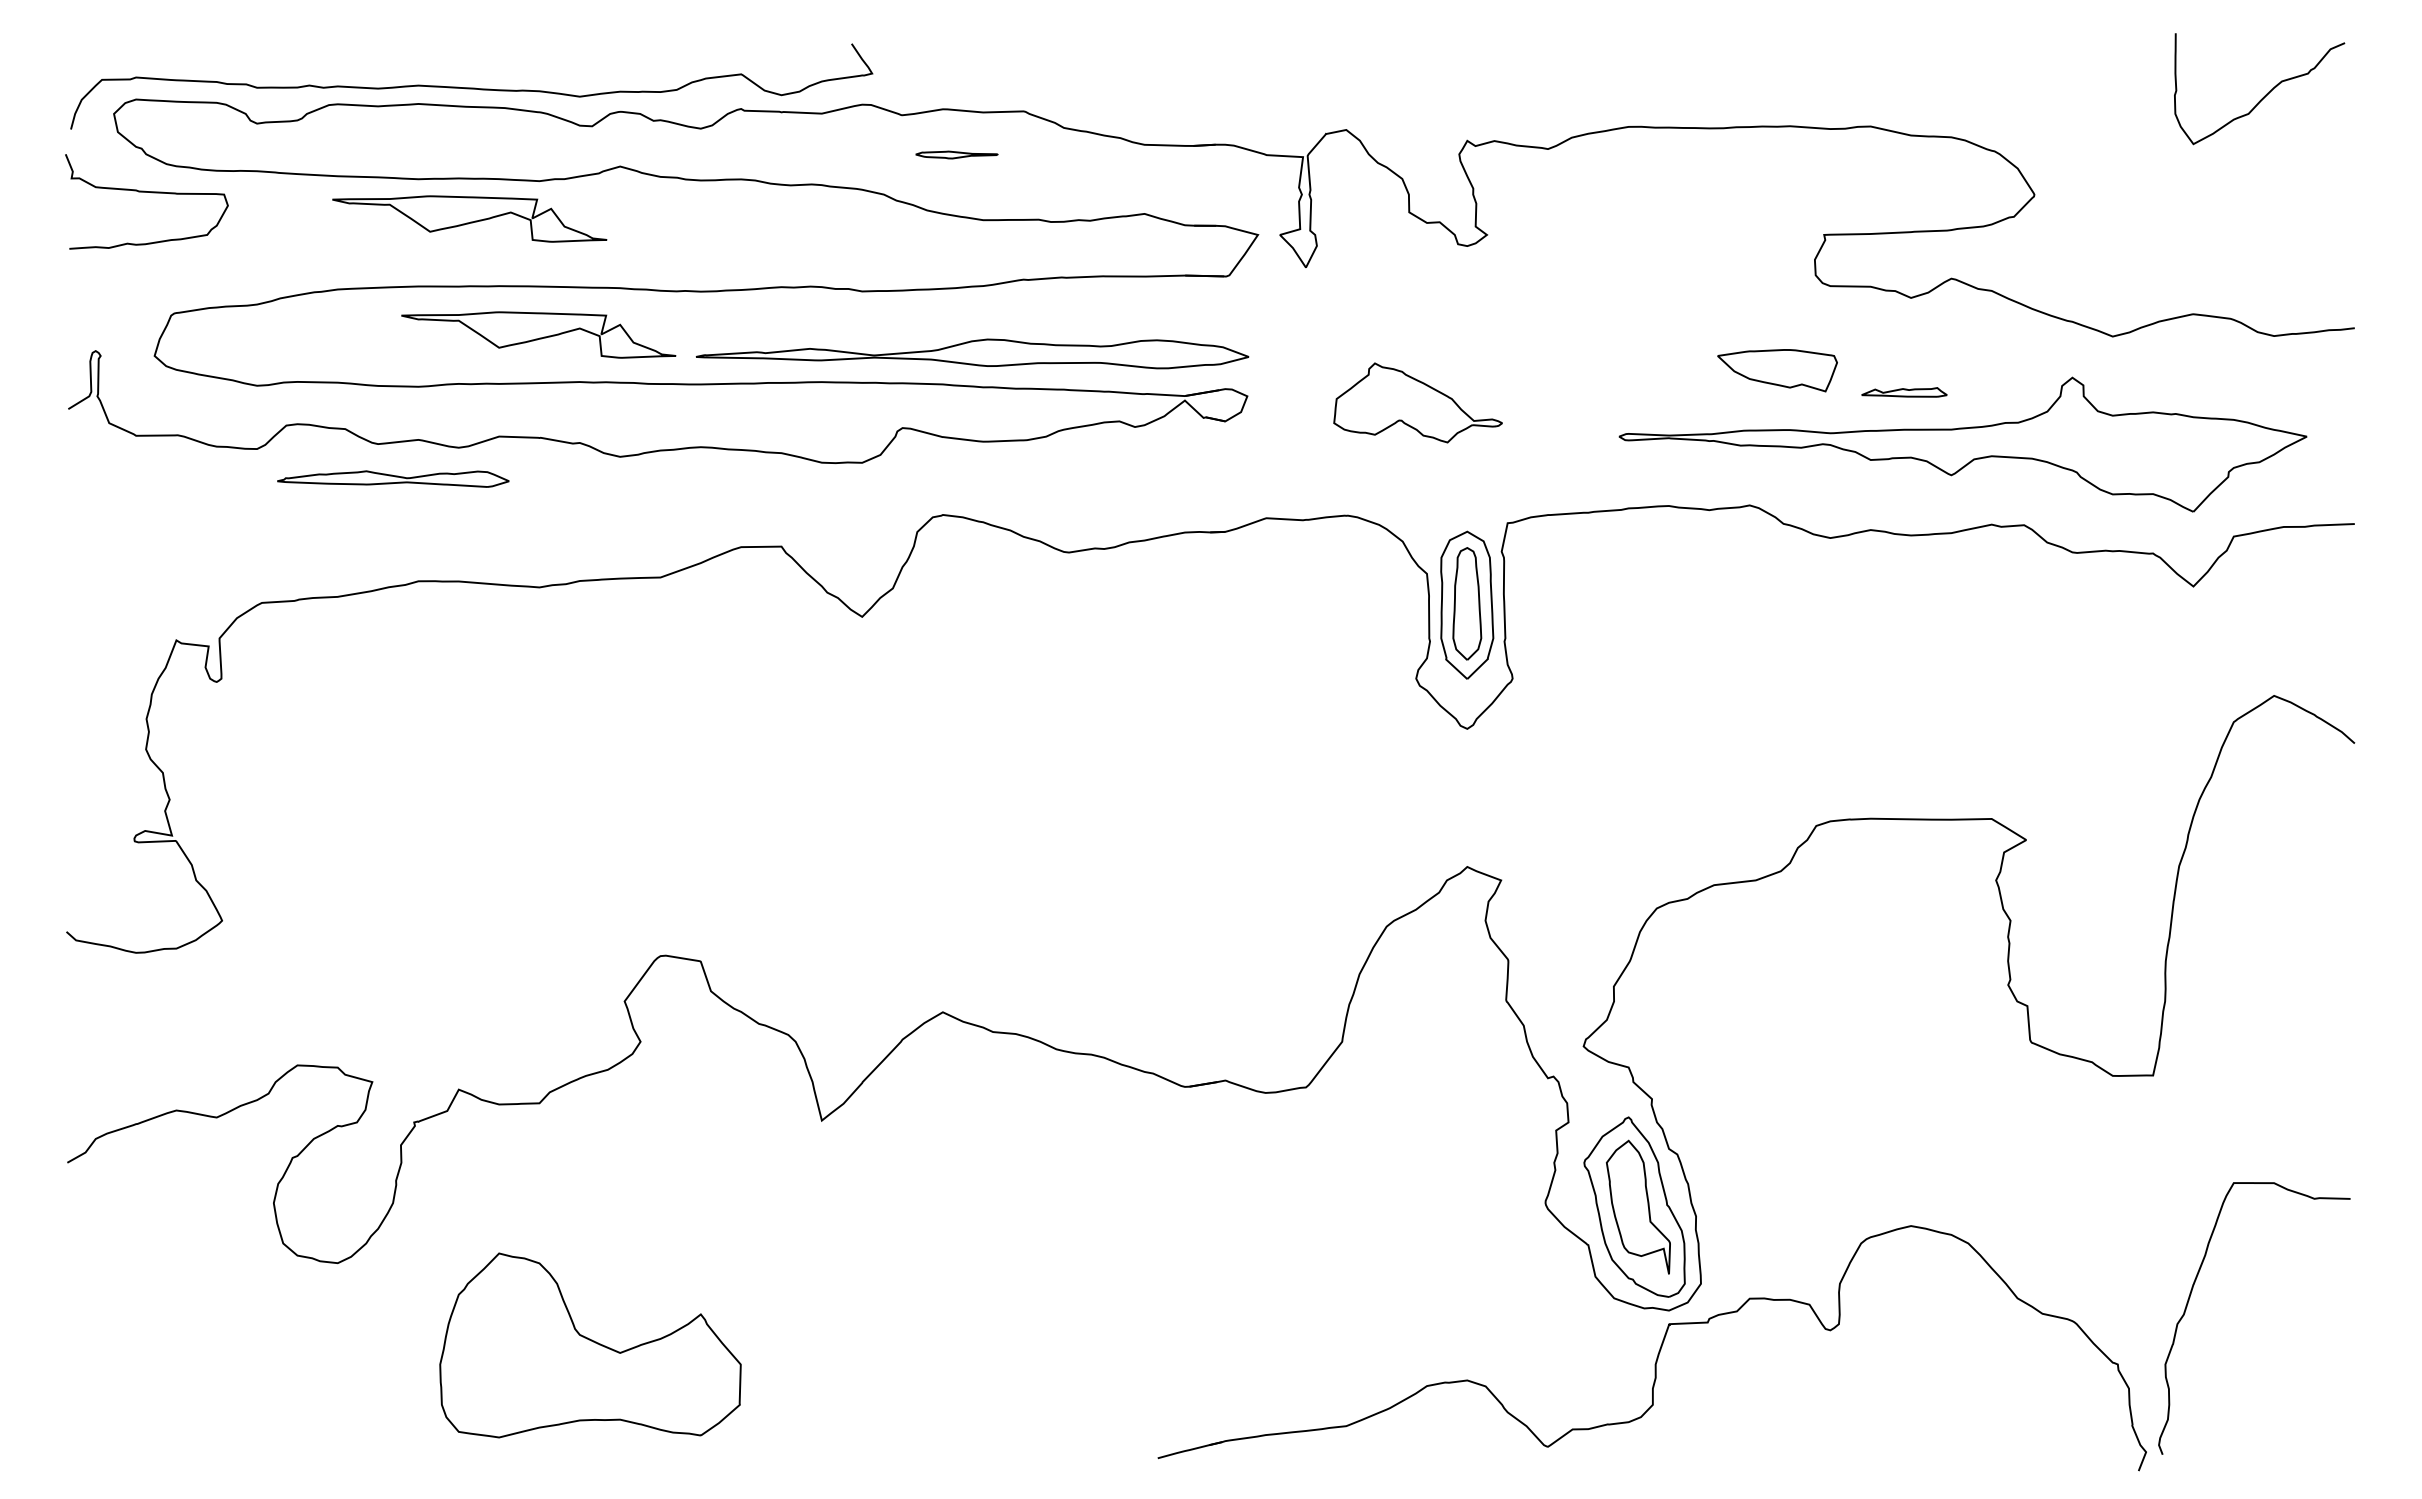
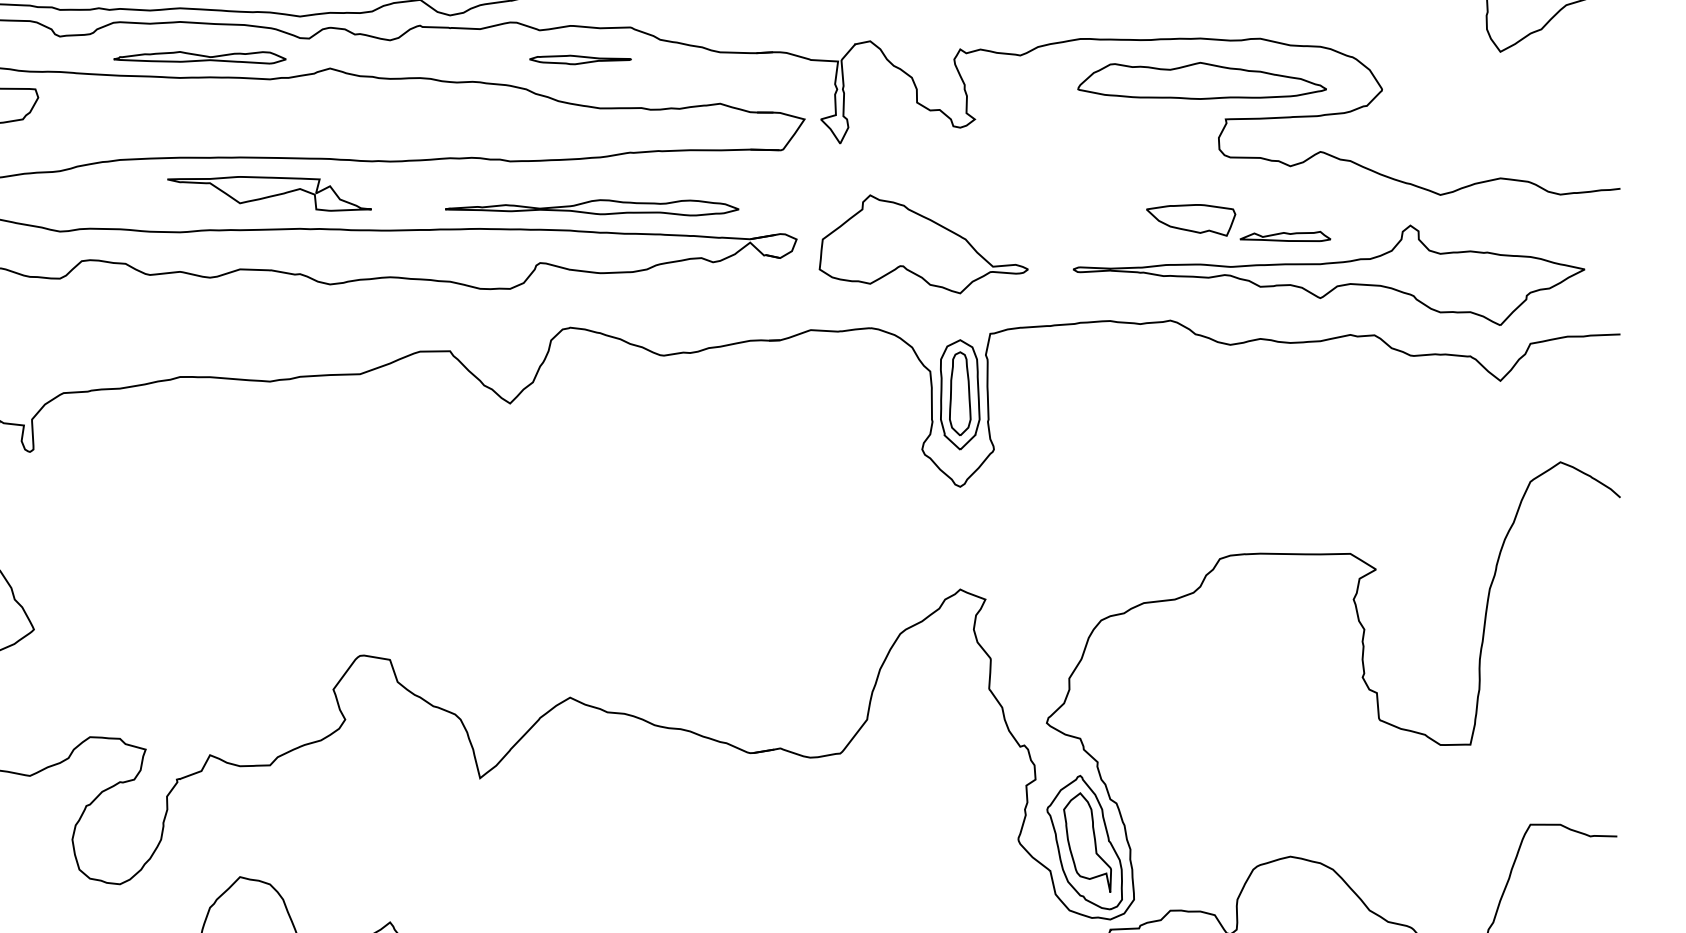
part: (956, 154) -> (580, 59), size x1.67
part: (1792, 183) -> (1202, 81), added
part: (469, 218) -> (218, 107), removed
part: (972, 353) -> (592, 207), size x0.71
part: (1904, 392) -> (1285, 236), size x1.43
part: (1417, 402) -> (923, 244), size x1.67
part: (393, 478) -> (200, 57), moved

